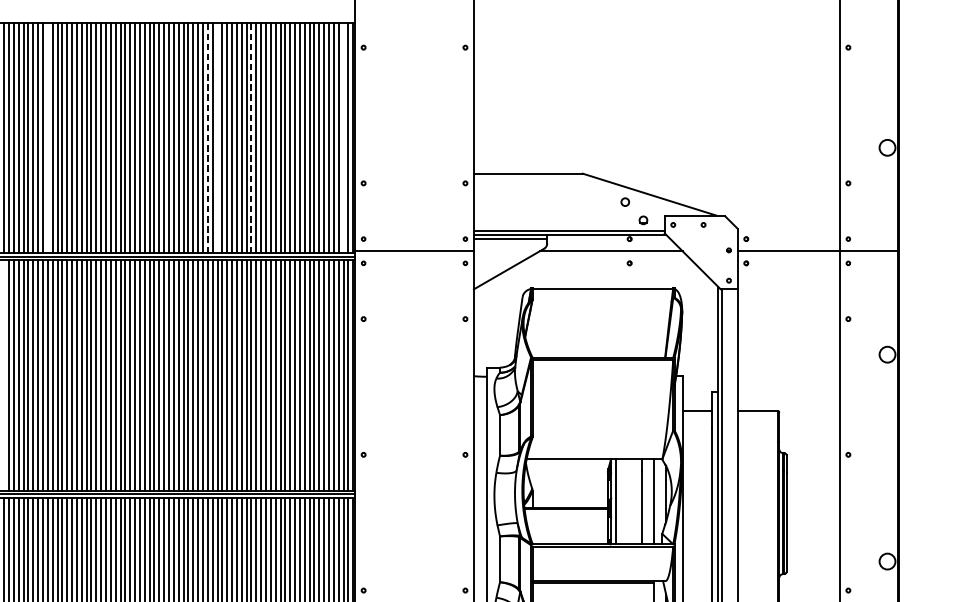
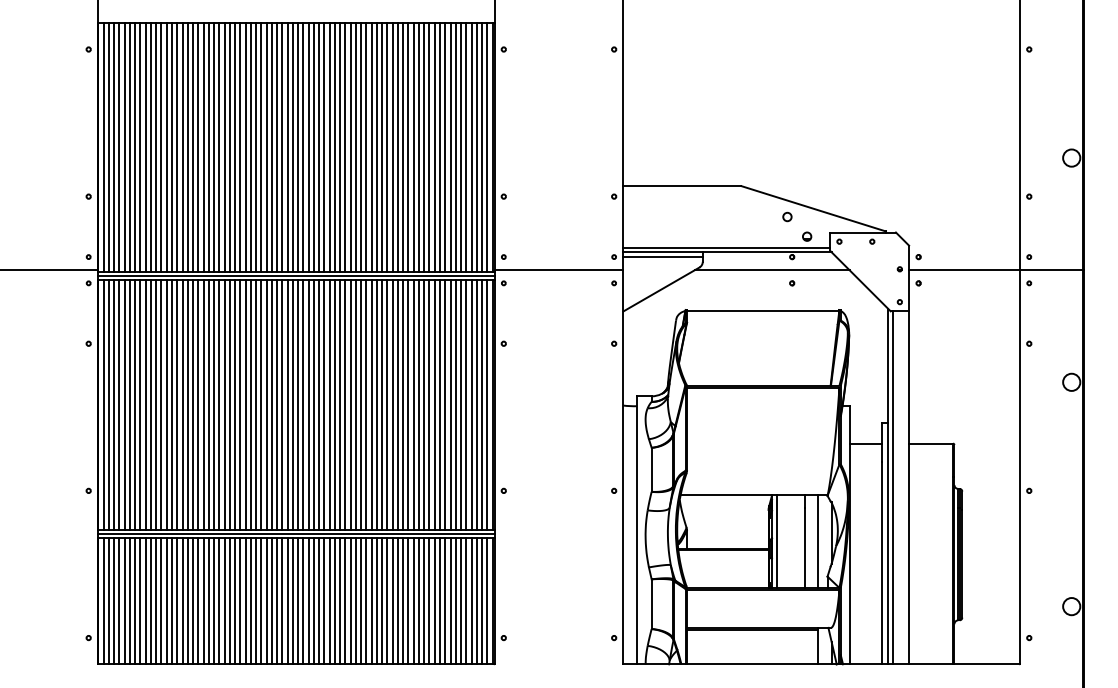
line: (47, 138) -> (161, 147), added
line: (207, 138) -> (334, 147), dashed -> solid
line: (217, 138) -> (345, 147), added
line: (251, 138) -> (382, 147), dashed -> solid
line: (343, 138) -> (482, 147), added
line: (4, 375) -> (114, 404), added

